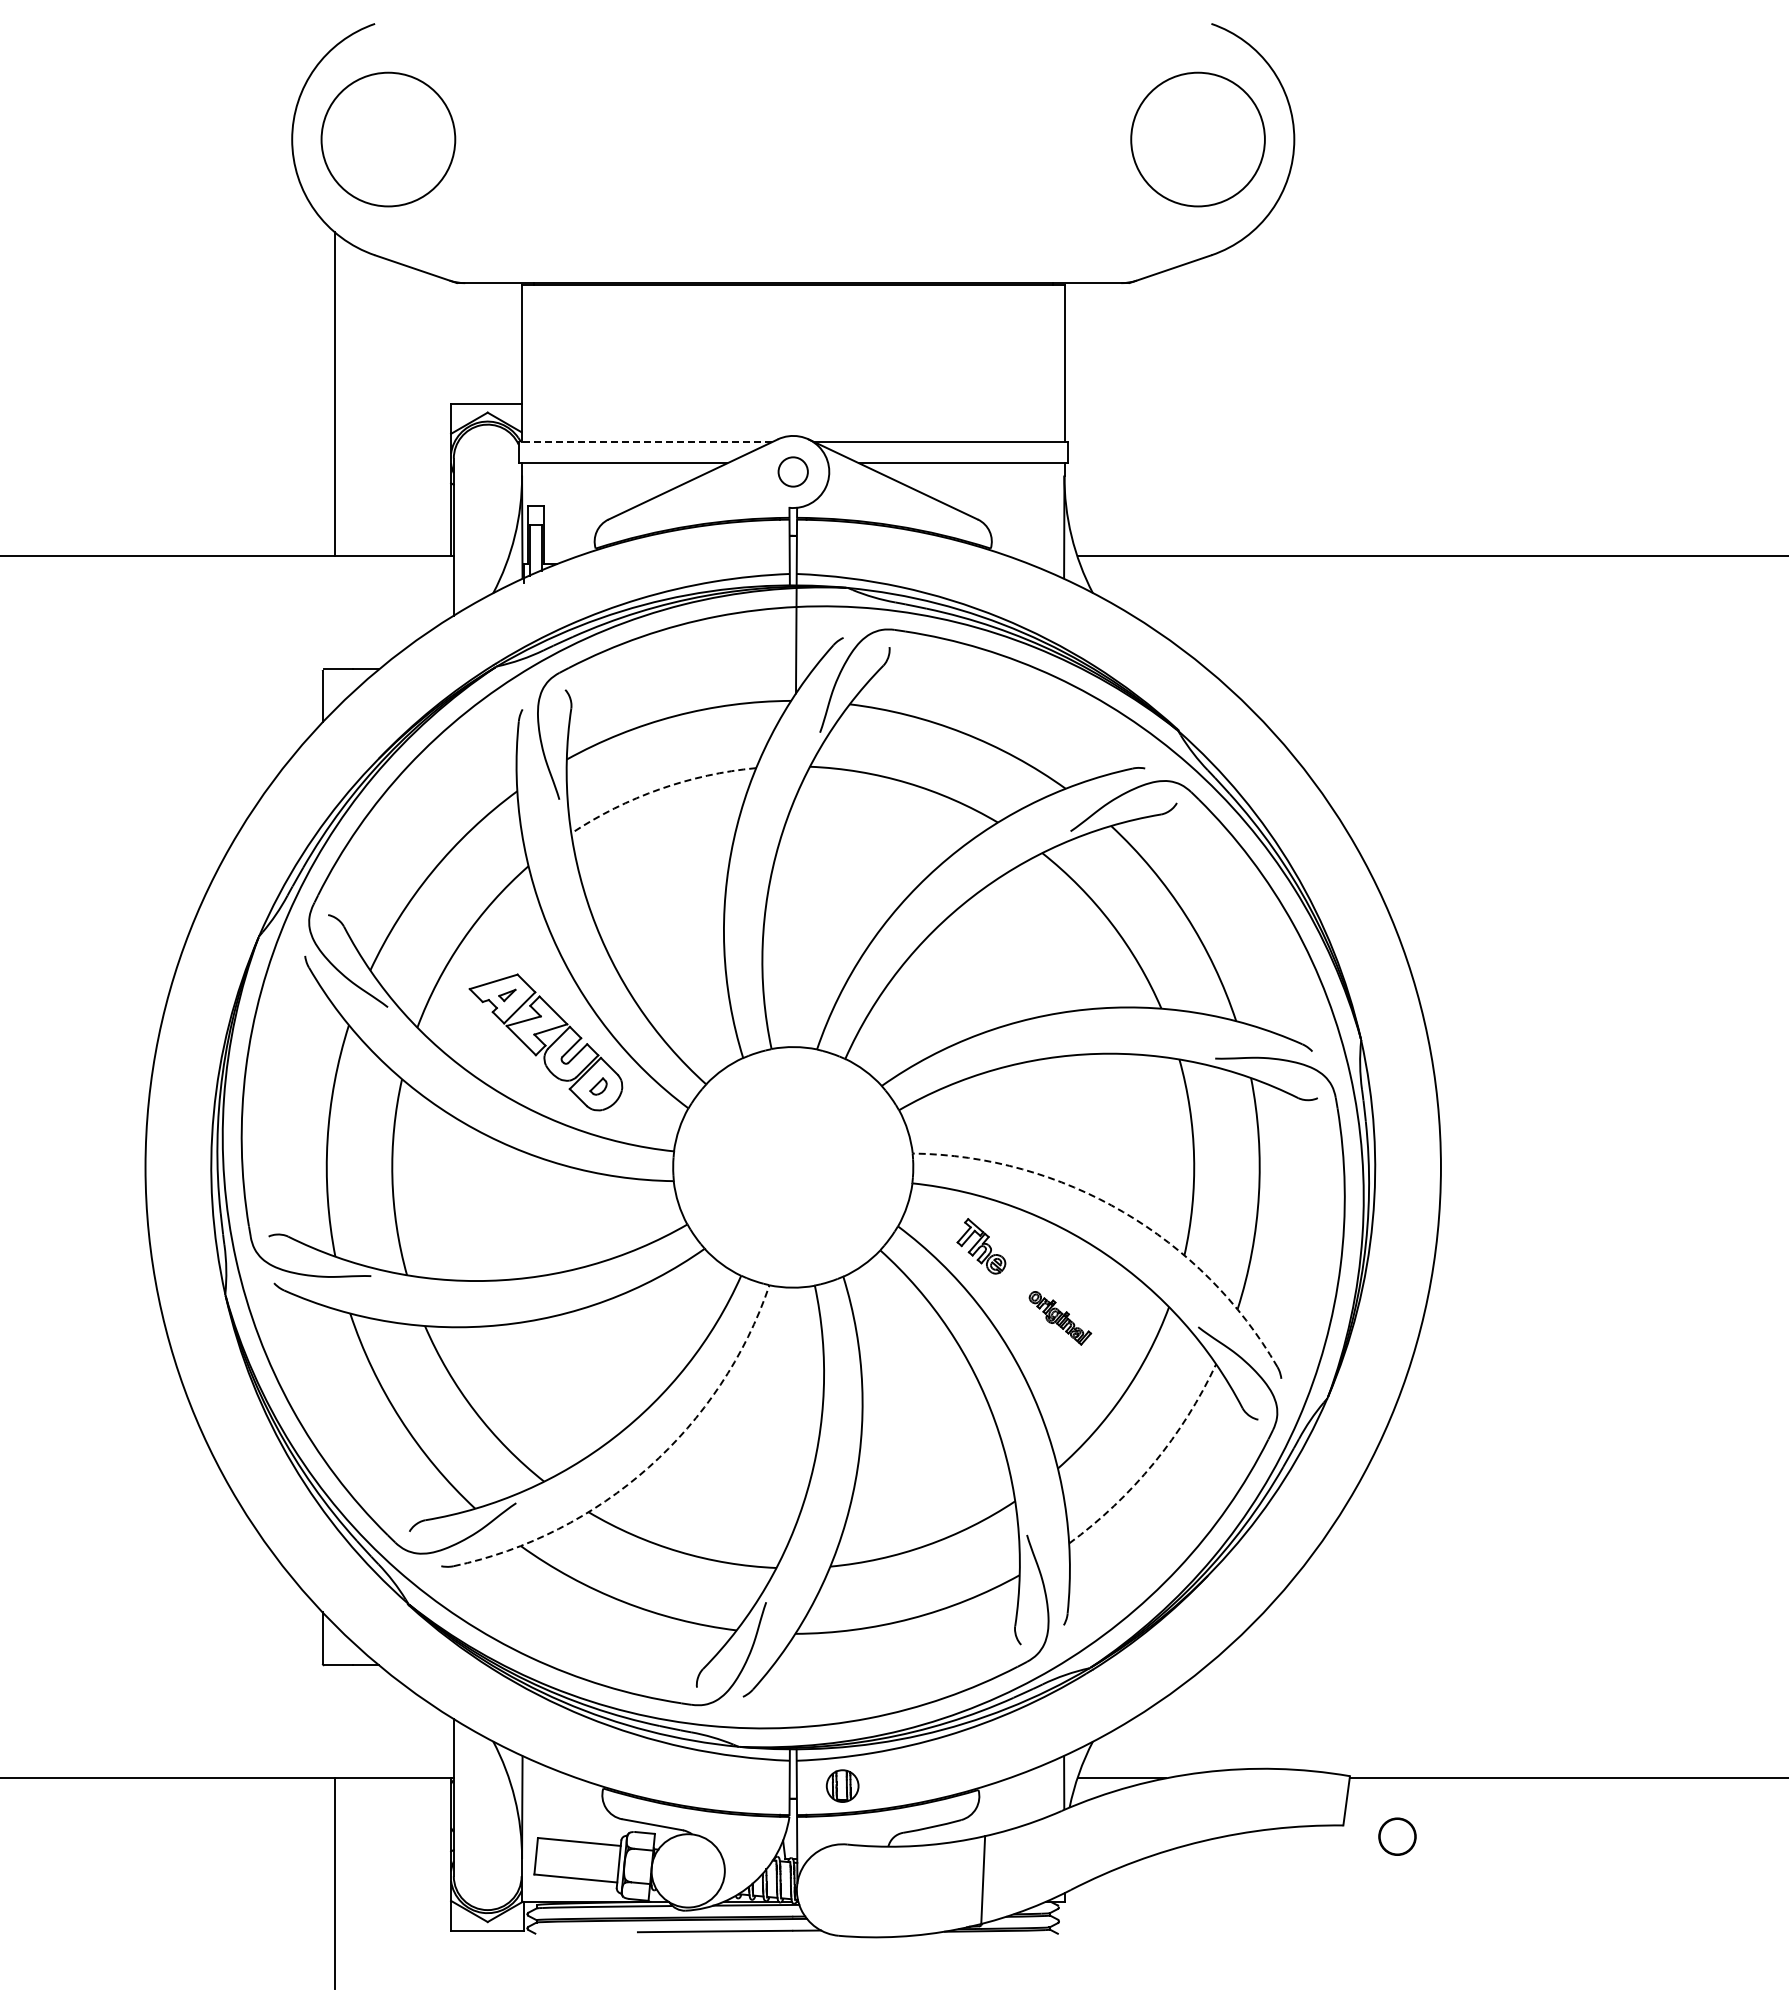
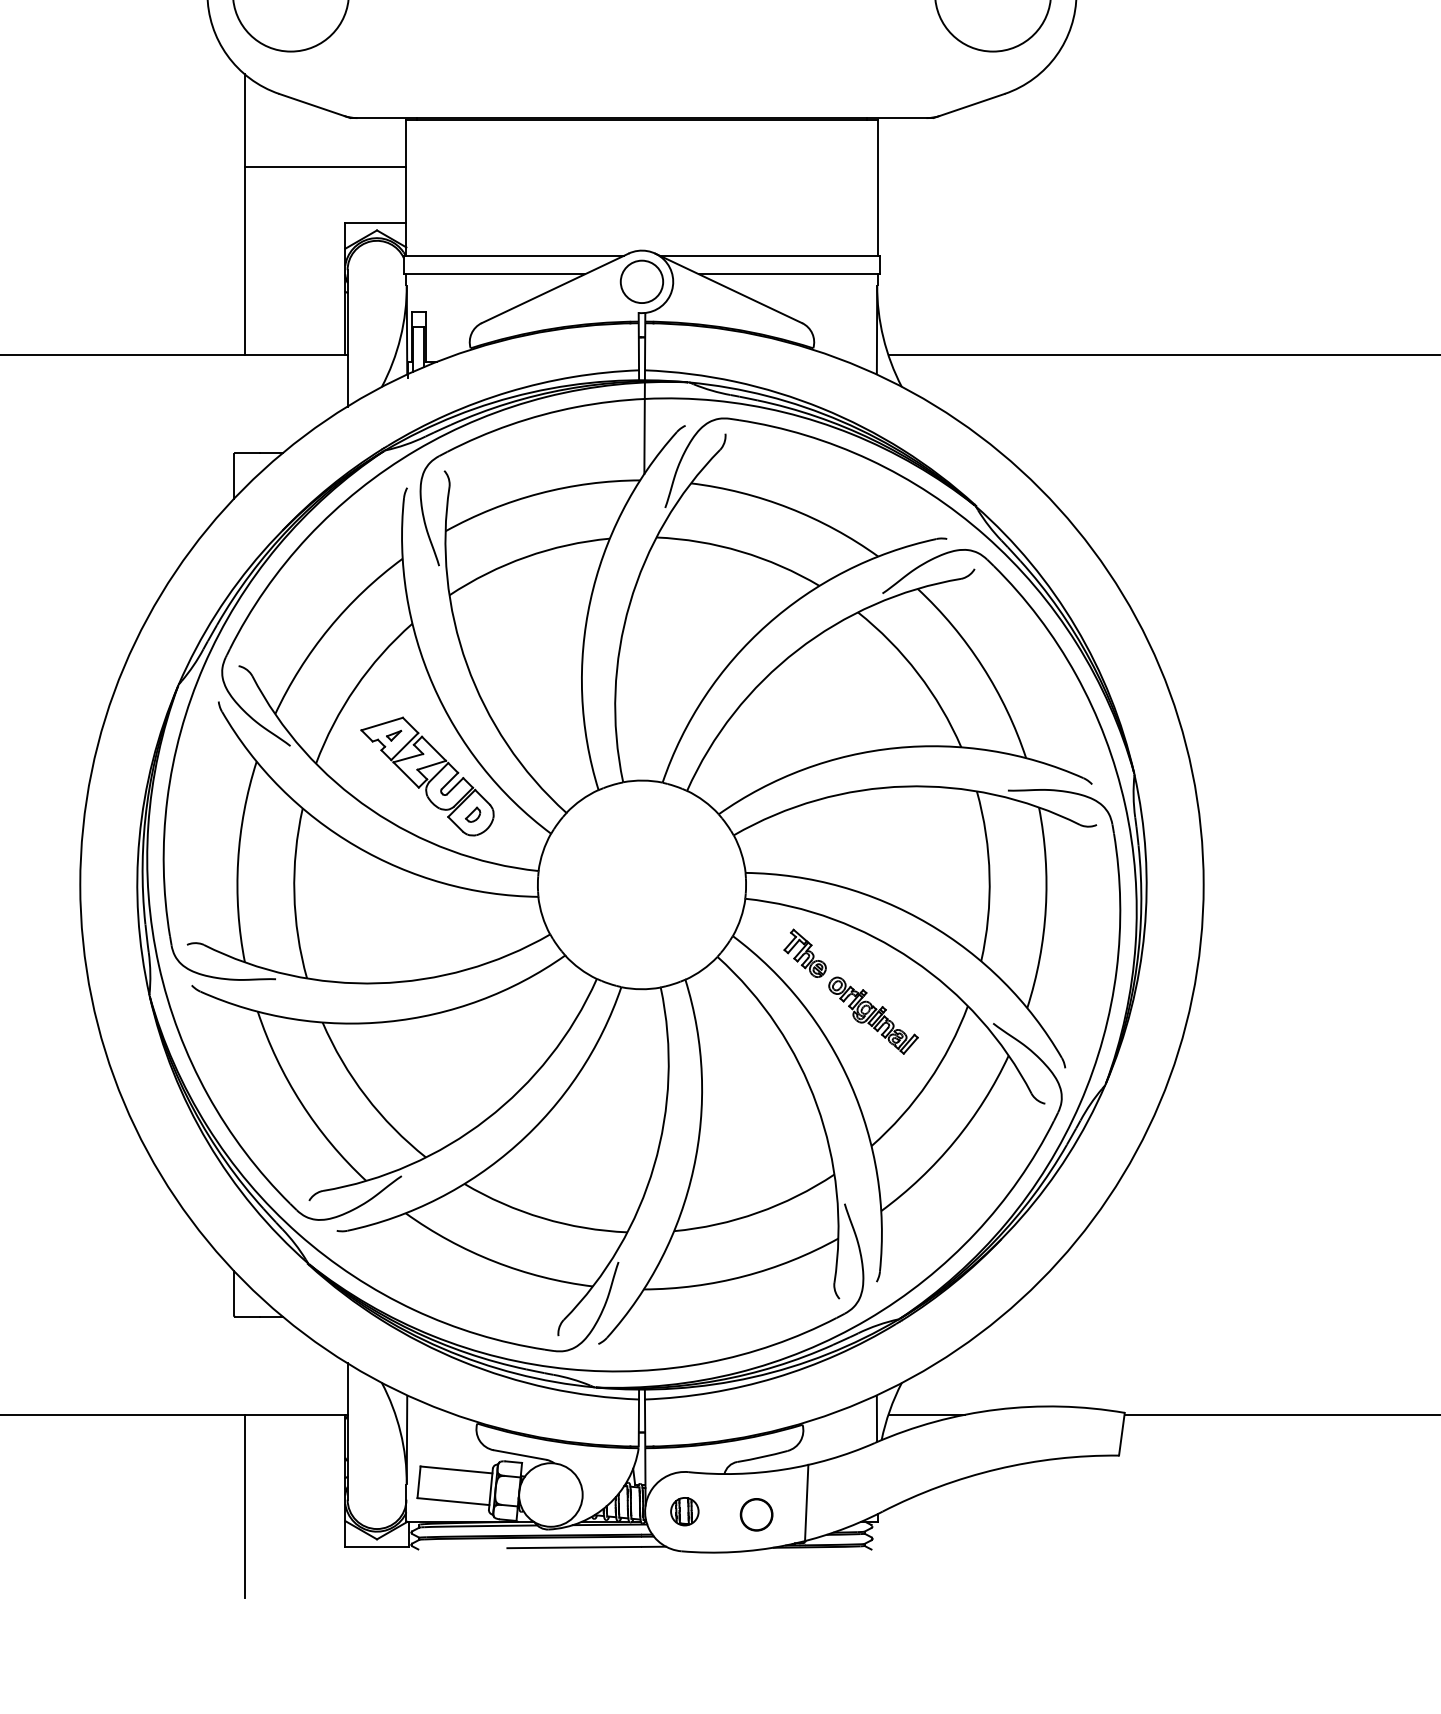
line: (427, 339) -> (324, 166), added
line: (645, 442) -> (513, 256), dashed -> solid
circle: (792, 471) -> (641, 281), size x1.67
arc: (659, 789) -> (525, 557), dashed -> solid
arc: (1123, 1212) -> (928, 924), dashed -> solid
part: (1060, 1318) -> (873, 1015), size x1.67
arc: (1153, 1463) -> (954, 1141), dashed -> solid
arc: (648, 1467) -> (516, 1145), dashed -> solid
part: (842, 1785) -> (684, 1511), moved
circle: (1397, 1836) -> (756, 1514), moved

